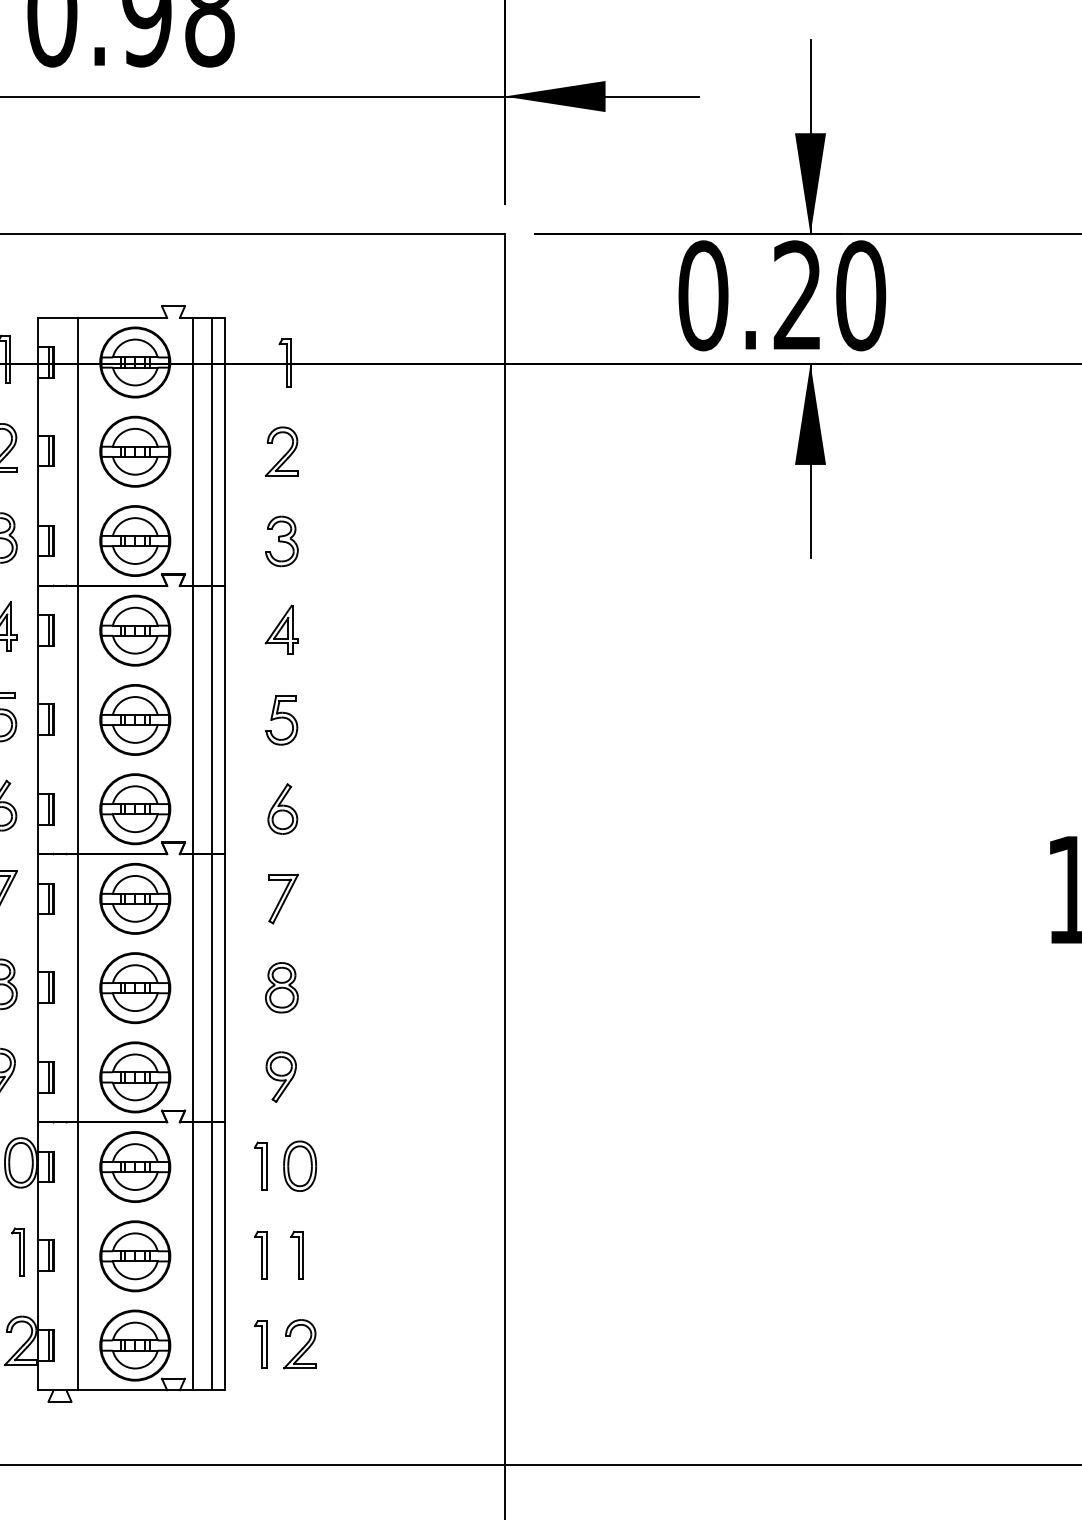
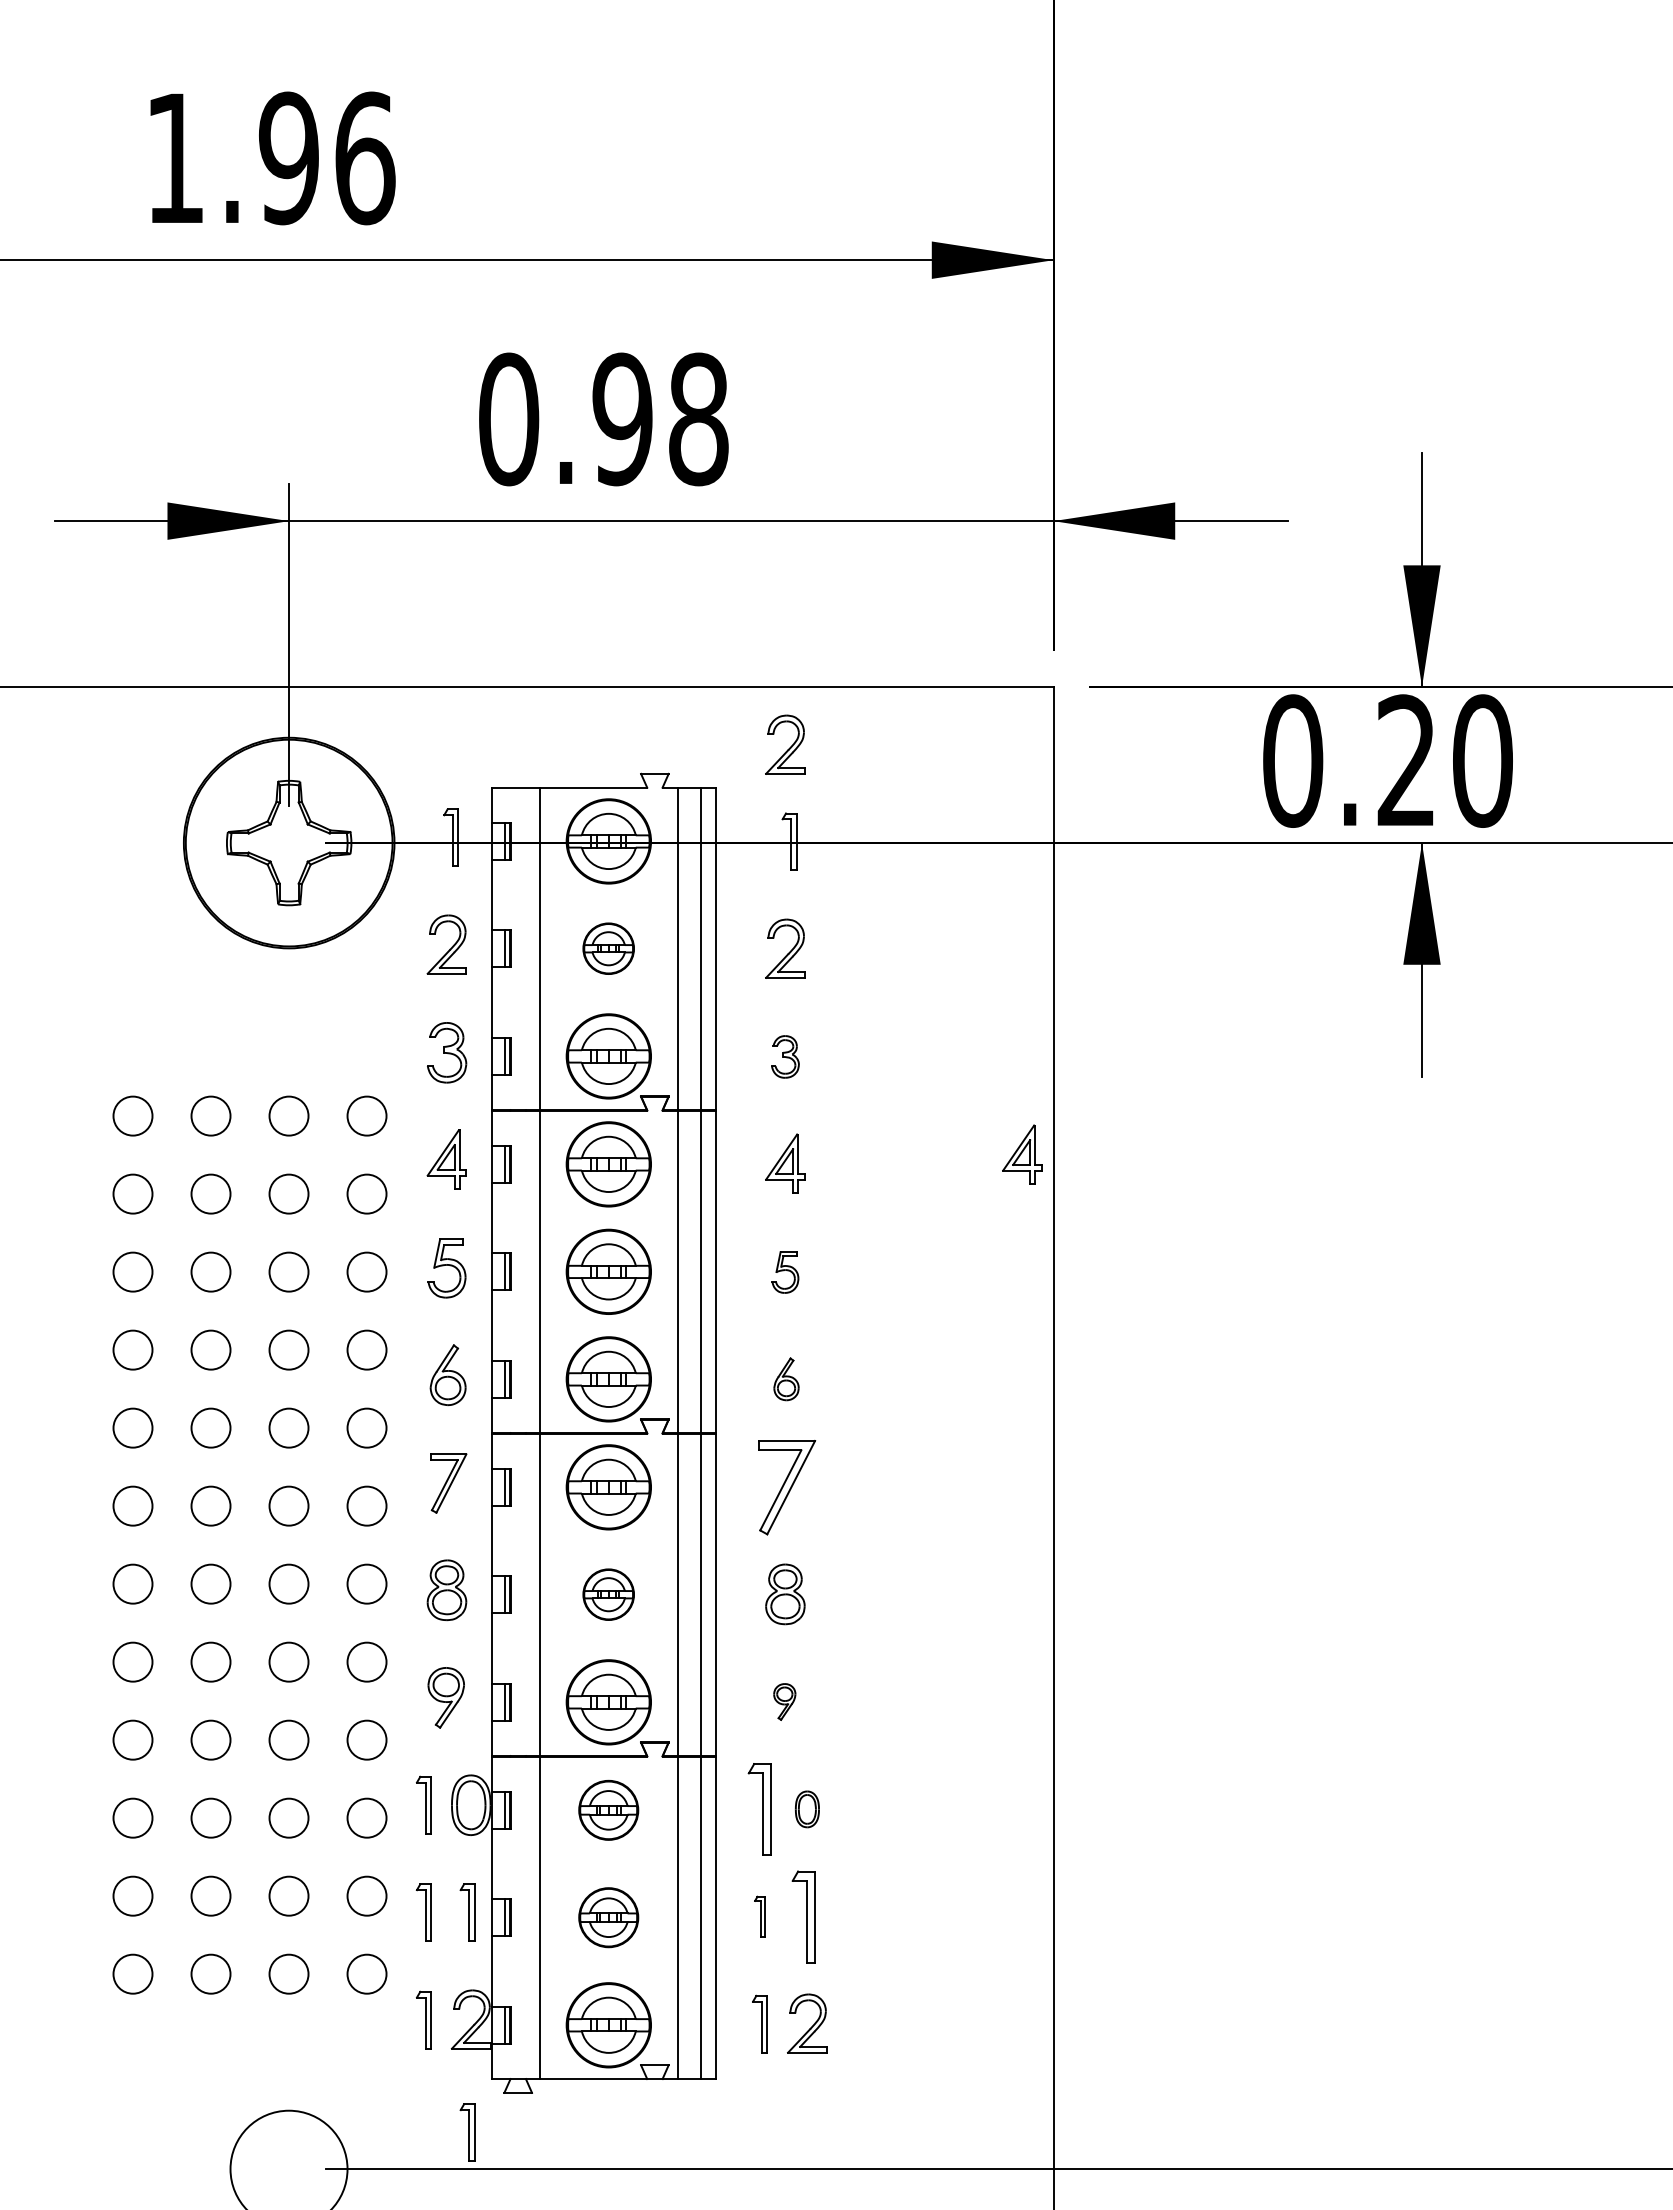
part: (281, 282) -> (785, 744), added
part: (134, 451) -> (608, 948), size x0.6
part: (281, 541) -> (785, 1056), size x0.7
part: (478, 622) -> (1022, 1154), added
part: (281, 720) -> (785, 1272), size x0.7
part: (282, 809) -> (786, 1379), size x0.7
part: (283, 899) -> (787, 1487), size x1.6
part: (134, 987) -> (608, 1594), size x0.6
part: (281, 1076) -> (784, 1701), size x0.6
part: (260, 1165) -> (759, 1808), size x1.6
part: (300, 1166) -> (807, 1809), size x0.6
part: (134, 1167) -> (608, 1810), size x0.7
part: (260, 1255) -> (759, 1916), size x0.7
part: (296, 1255) -> (803, 1916), size x1.6
part: (134, 1256) -> (608, 1917), size x0.7
part: (17, 1434) -> (467, 2132), added

